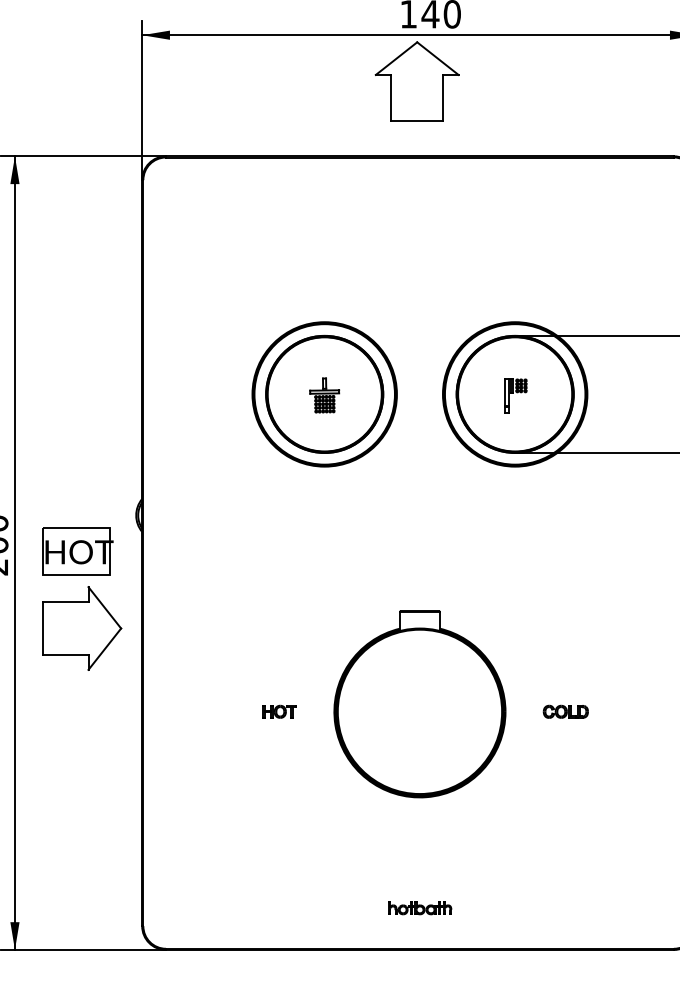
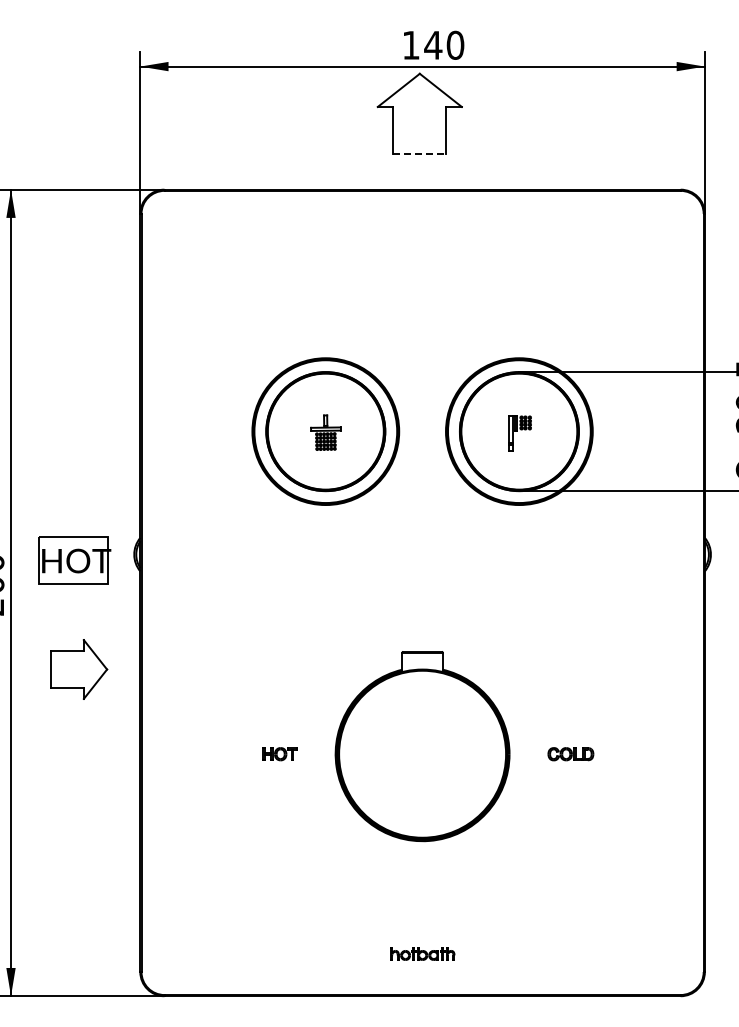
line: (416, 120) -> (419, 153), solid -> dashed
part: (77, 551) -> (74, 560), moved
part: (82, 628) -> (79, 669), size x0.7

